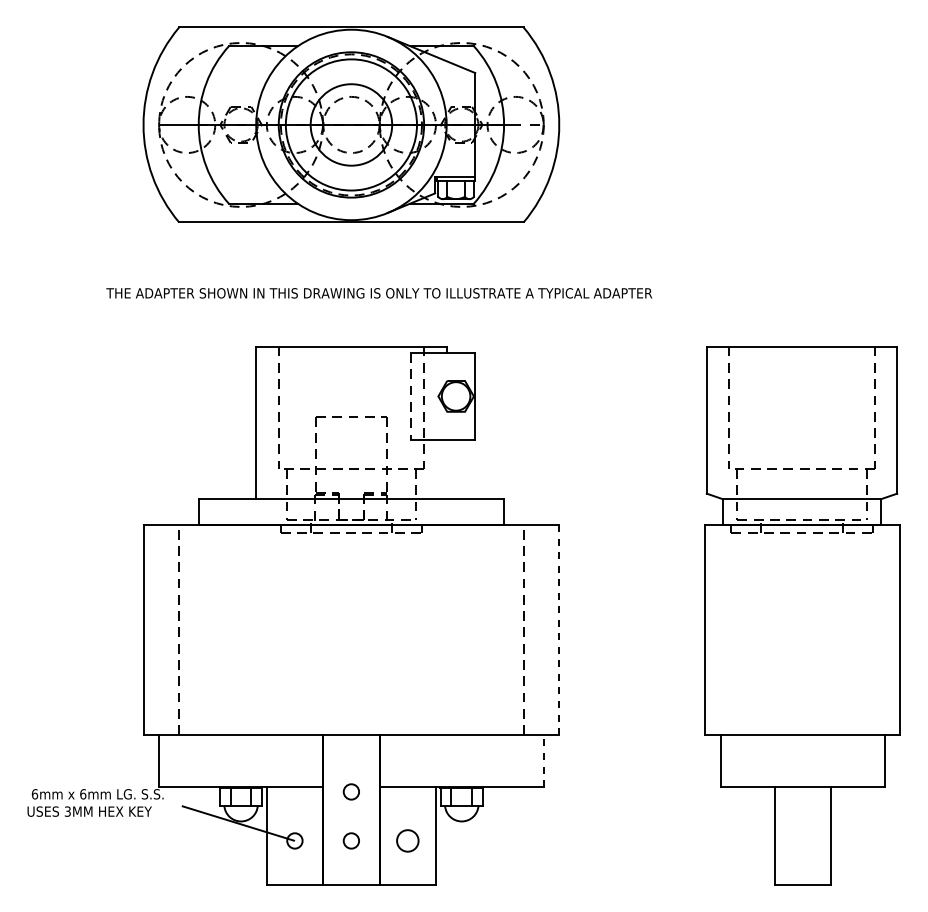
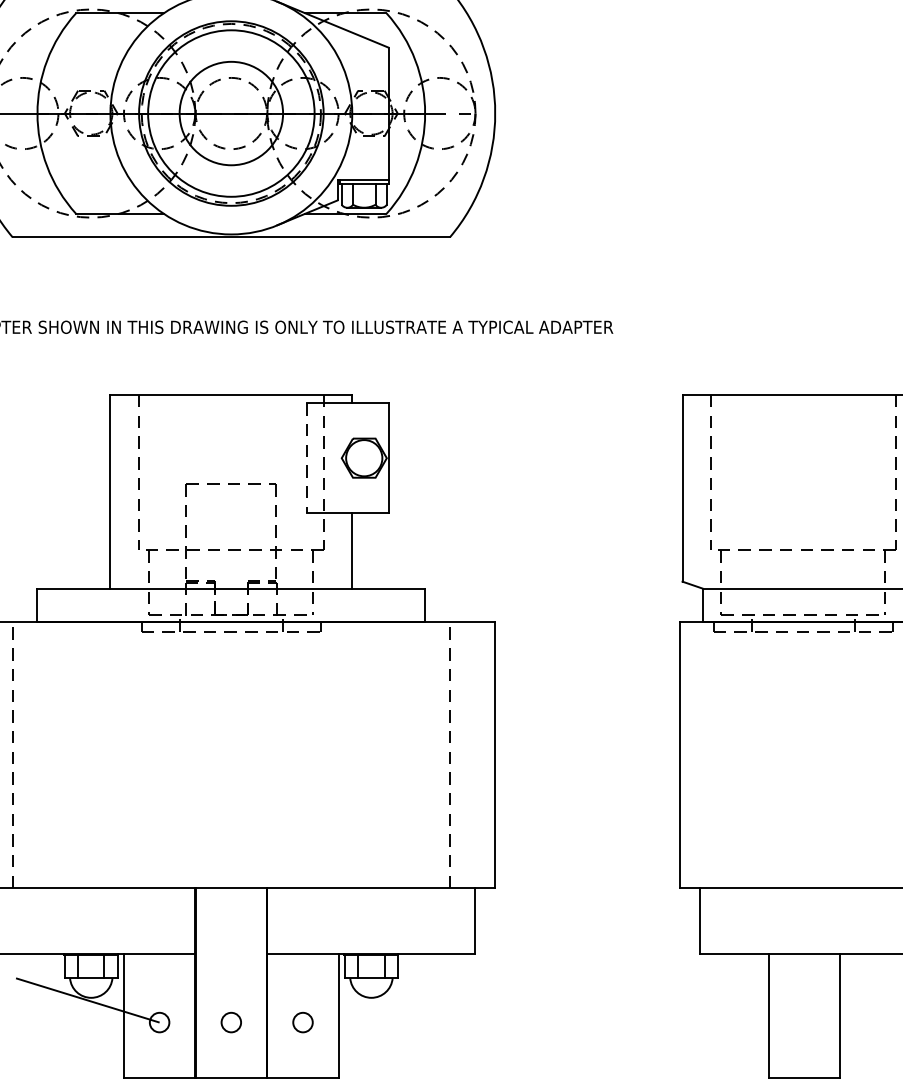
line: (446, 469) -> (352, 550), added
line: (559, 630) -> (495, 755), dashed -> solid
line: (543, 760) -> (475, 920), dashed -> solid
circle: (350, 791) -> (230, 959), removed
circle: (407, 840) -> (302, 1022), size x0.71

